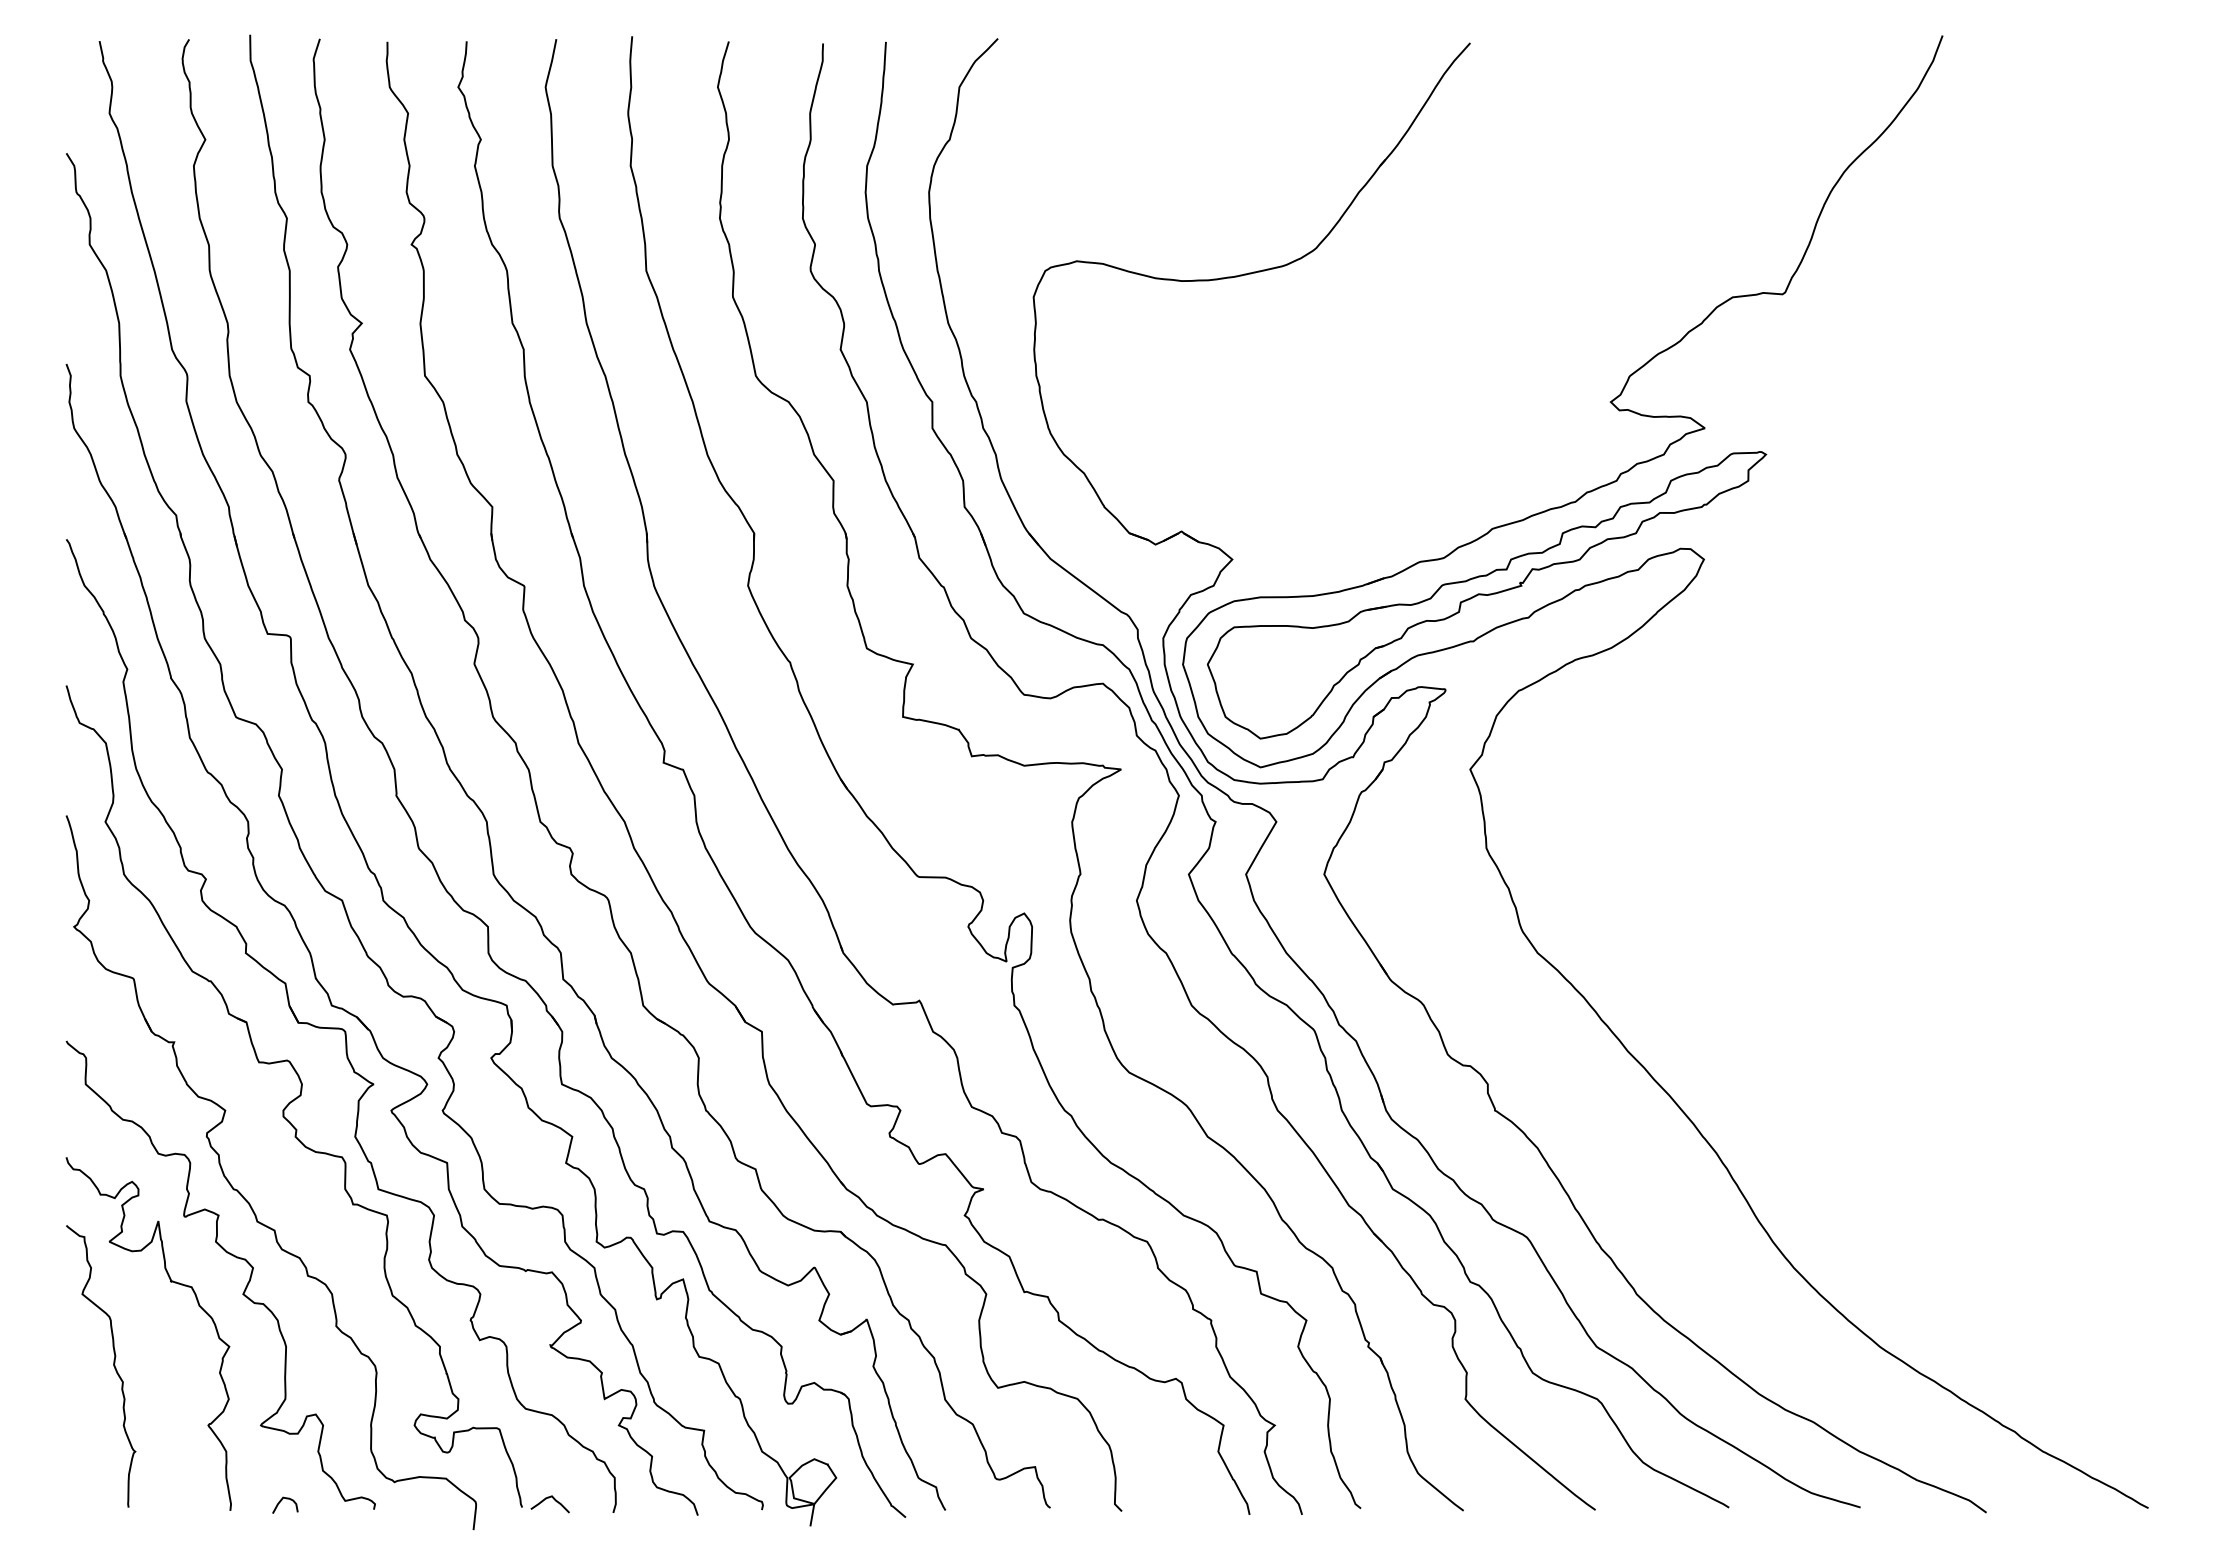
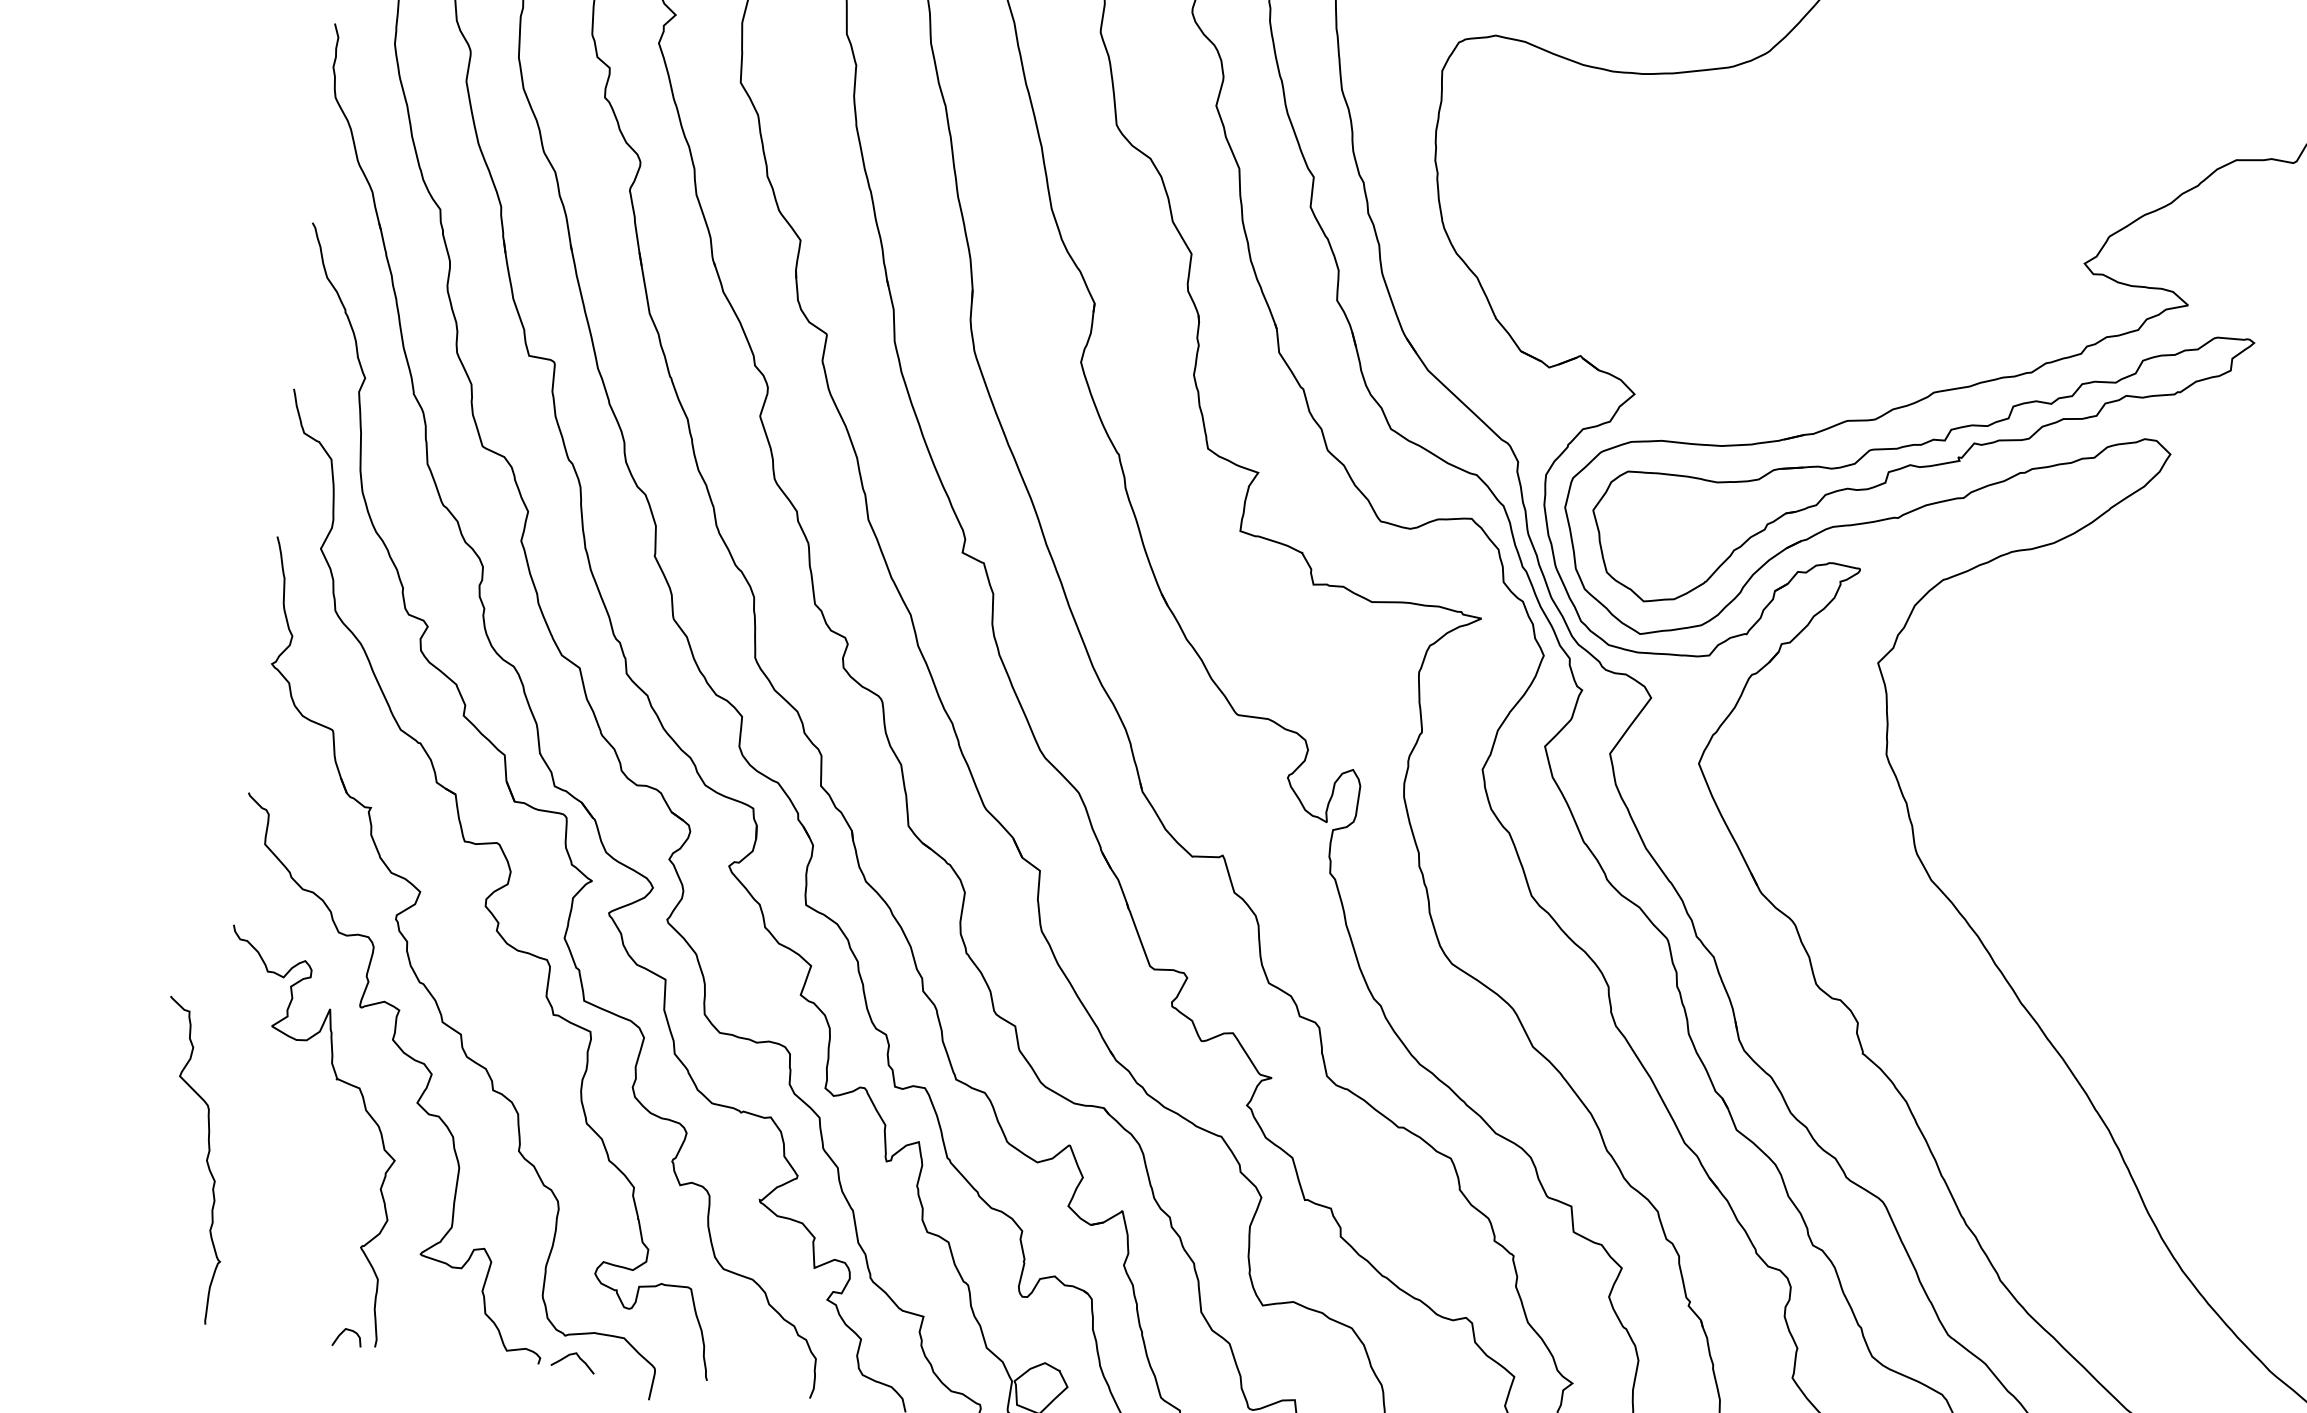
curve: (113, 1366) -> (206, 1162), moved
curve: (546, 1499) -> (569, 1356), moved
curve: (282, 1500) -> (344, 1332), moved

